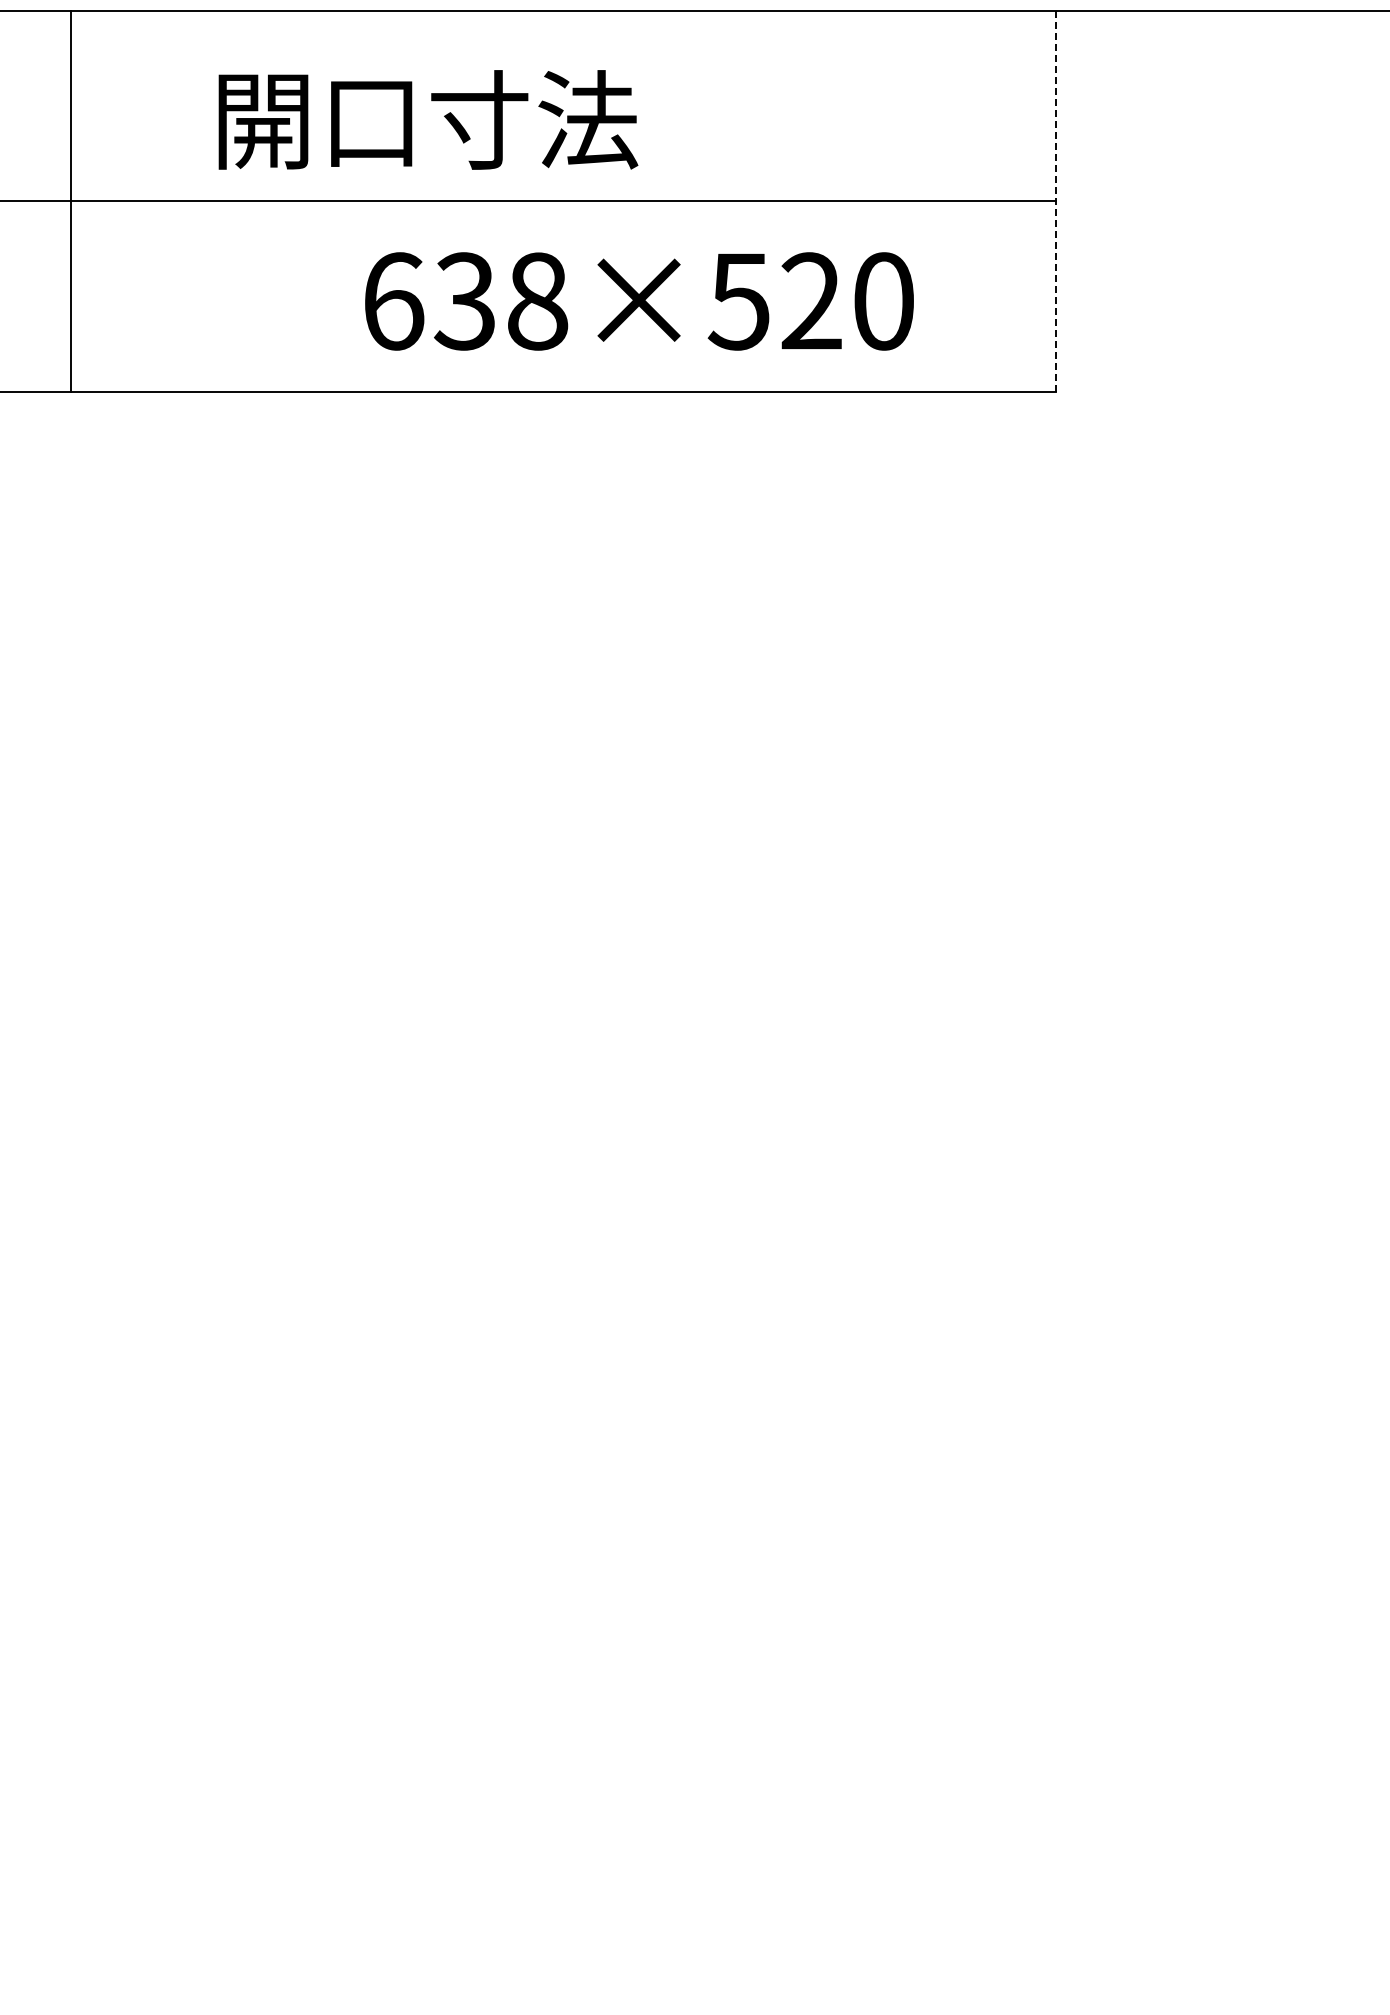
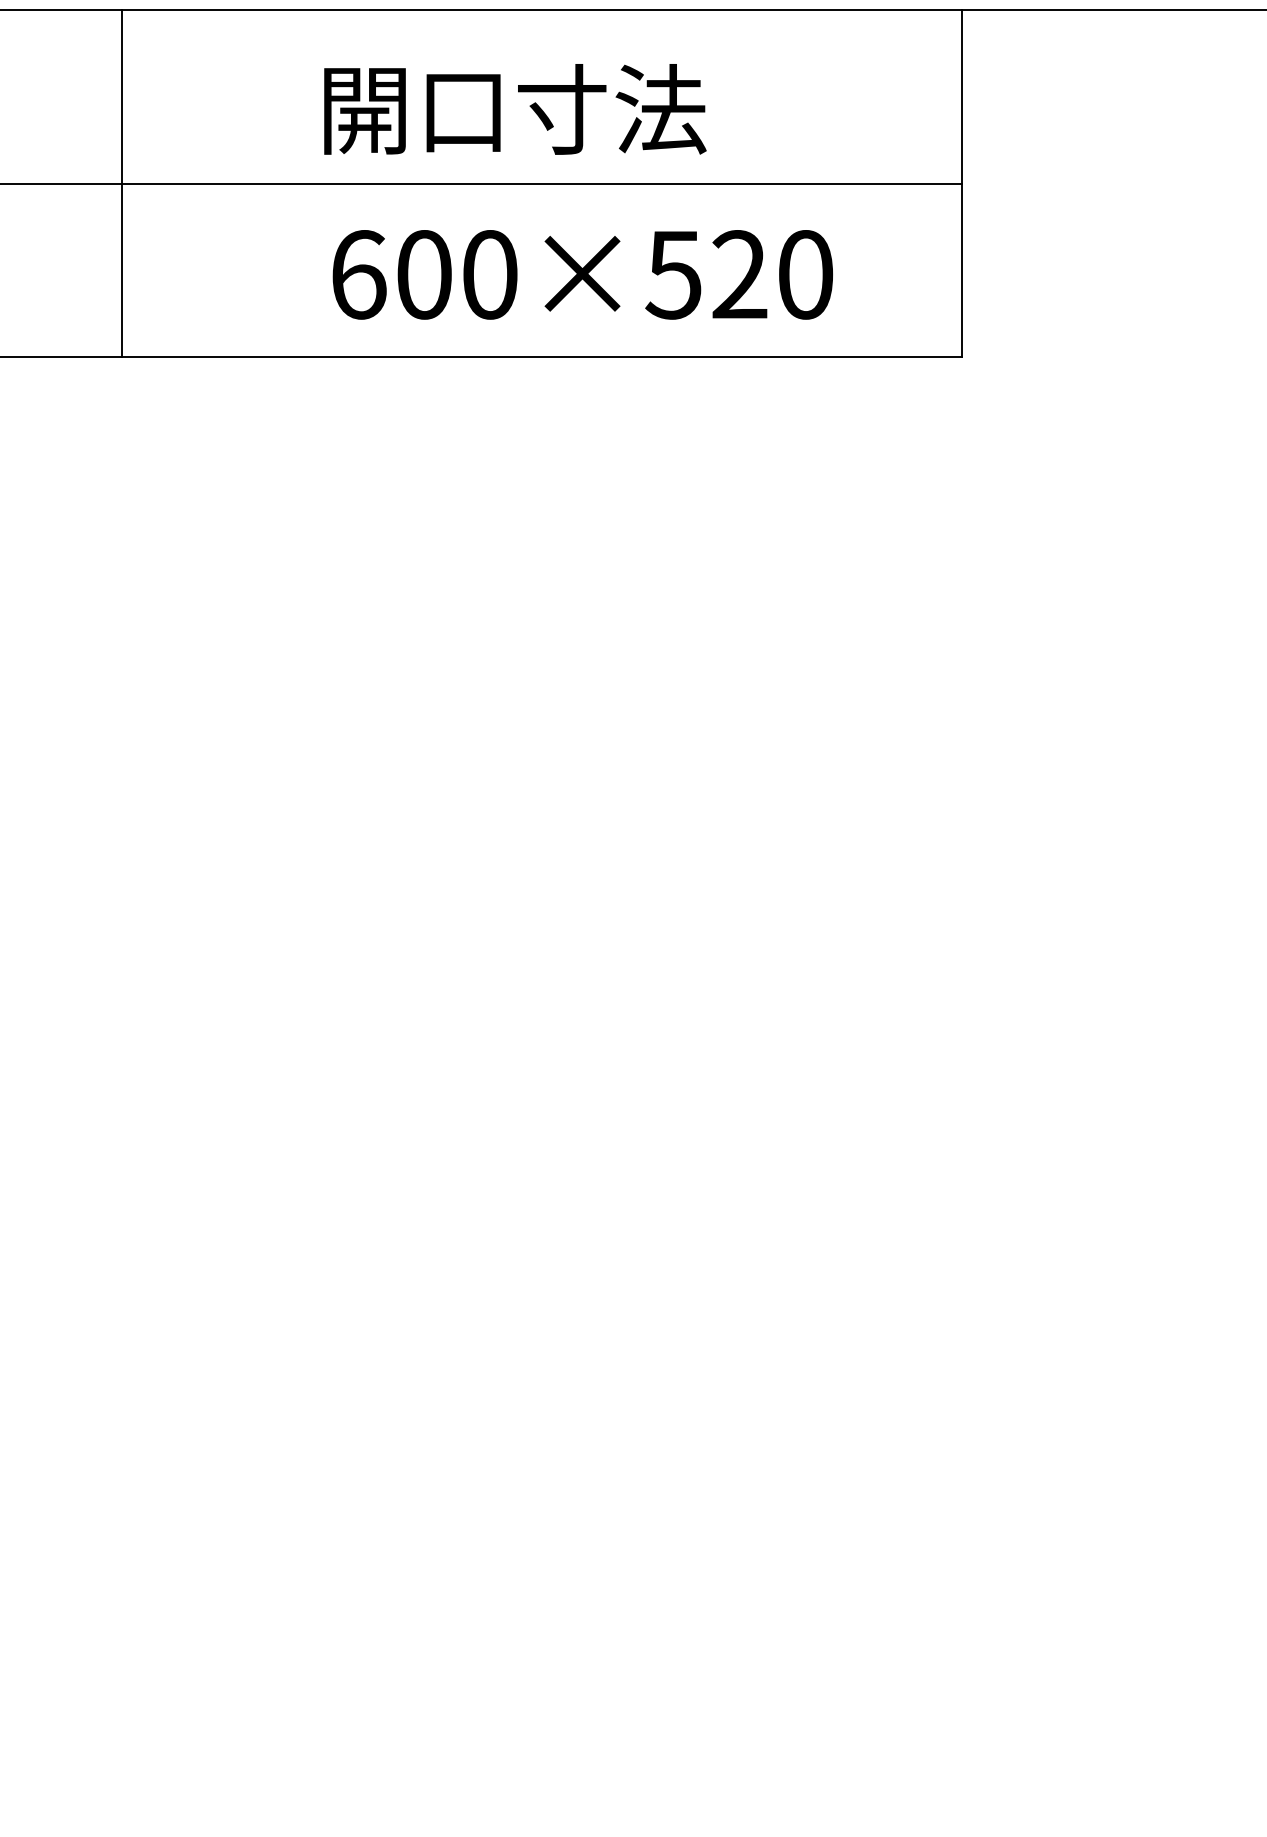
text: (428, 119) -> (515, 108), moved
line: (70, 200) -> (121, 182), moved
line: (1055, 201) -> (962, 183), dashed -> solid
text: (501, 301) -> (457, 274), 638×520 -> 600×520

